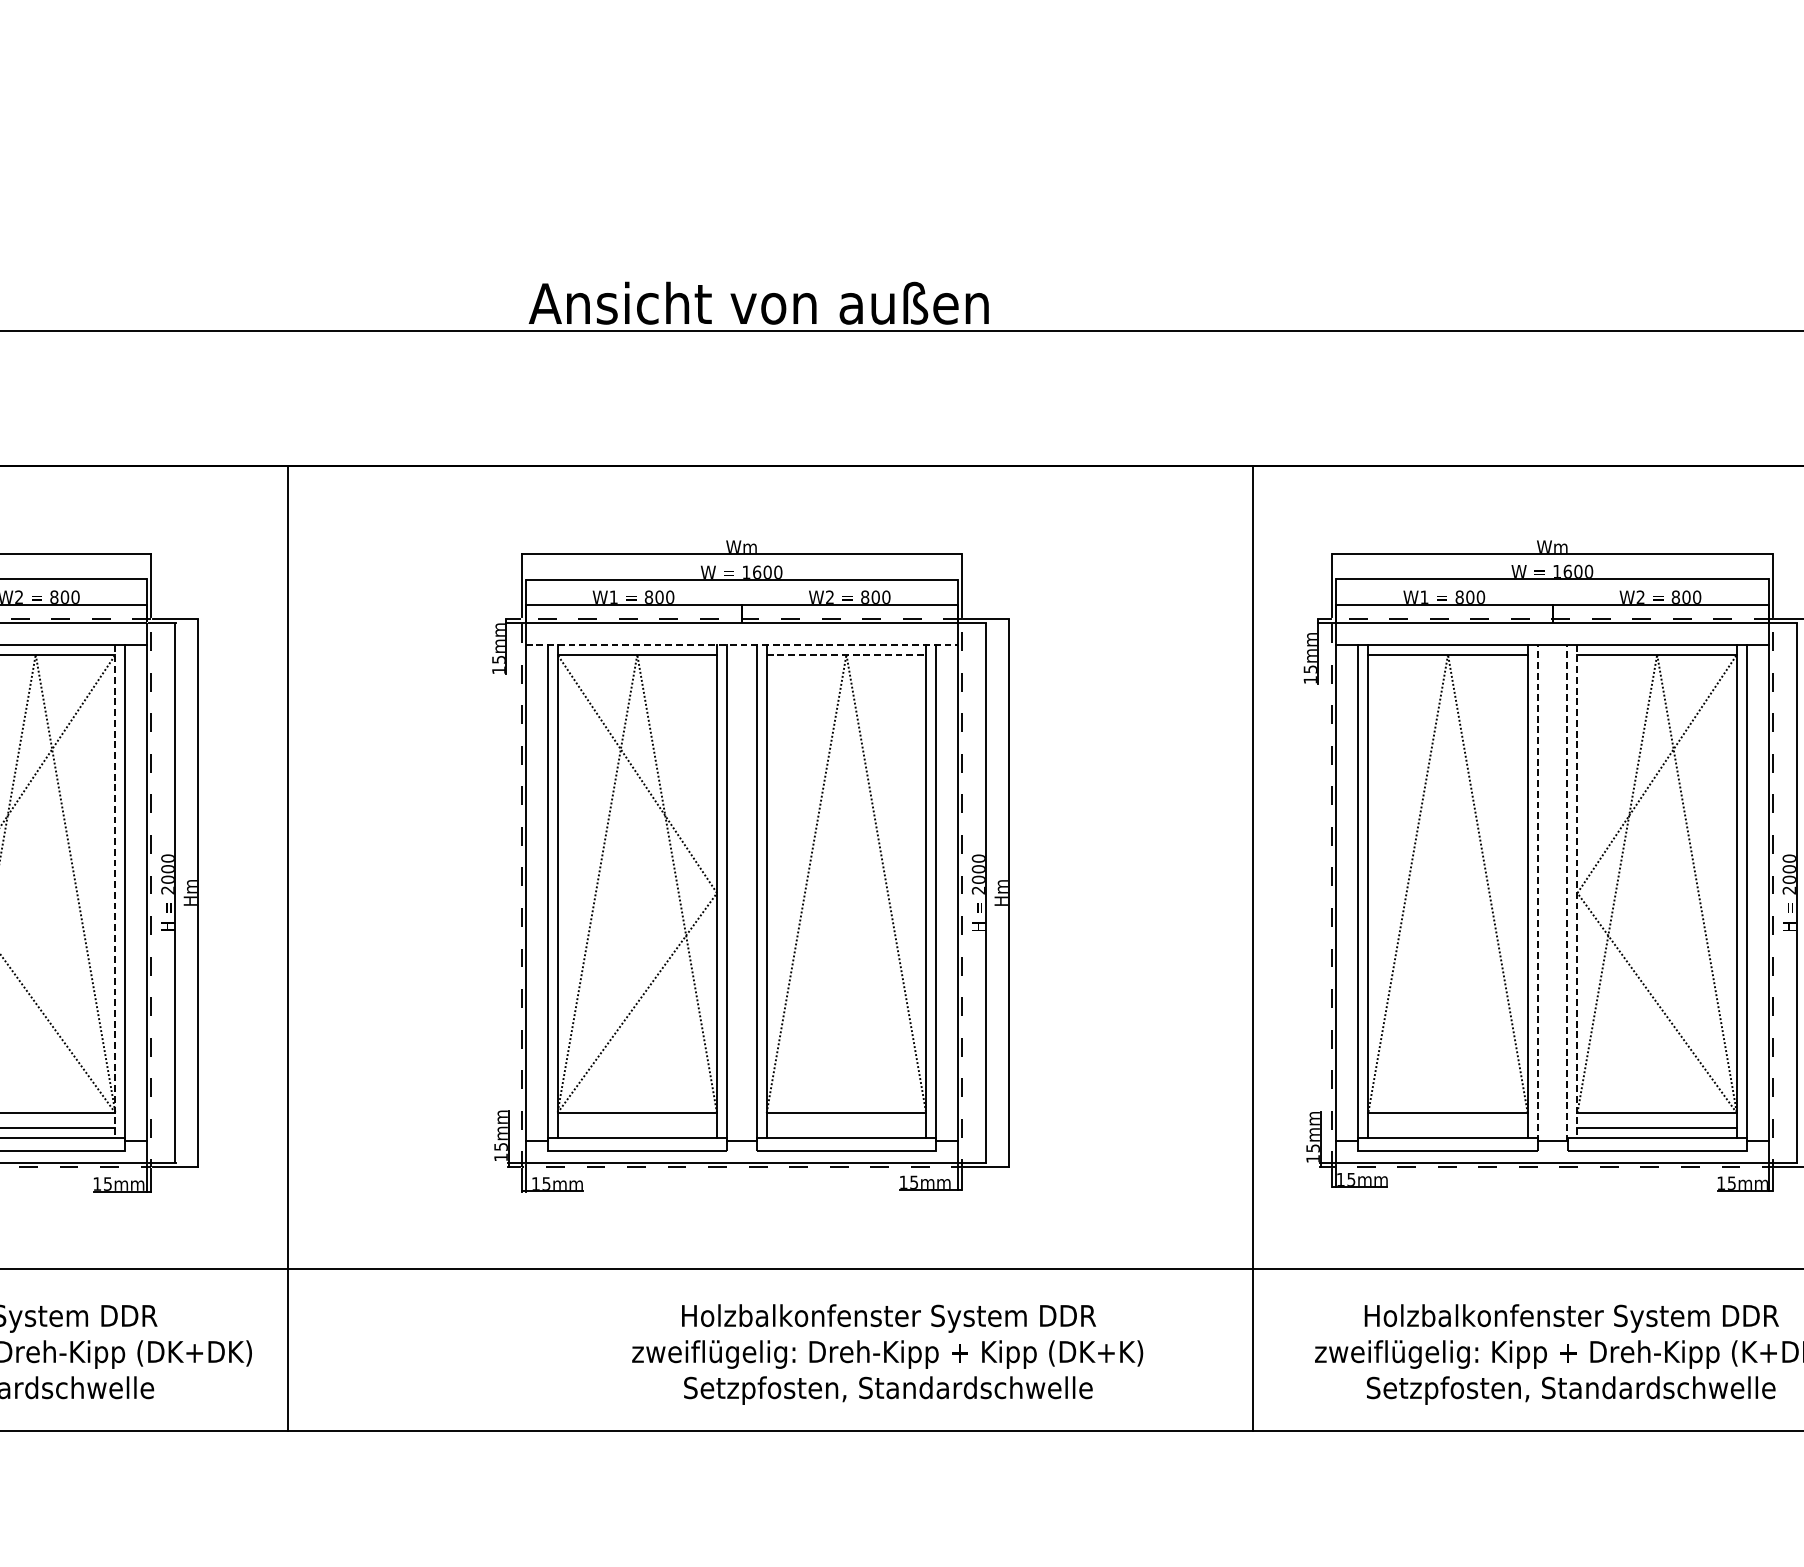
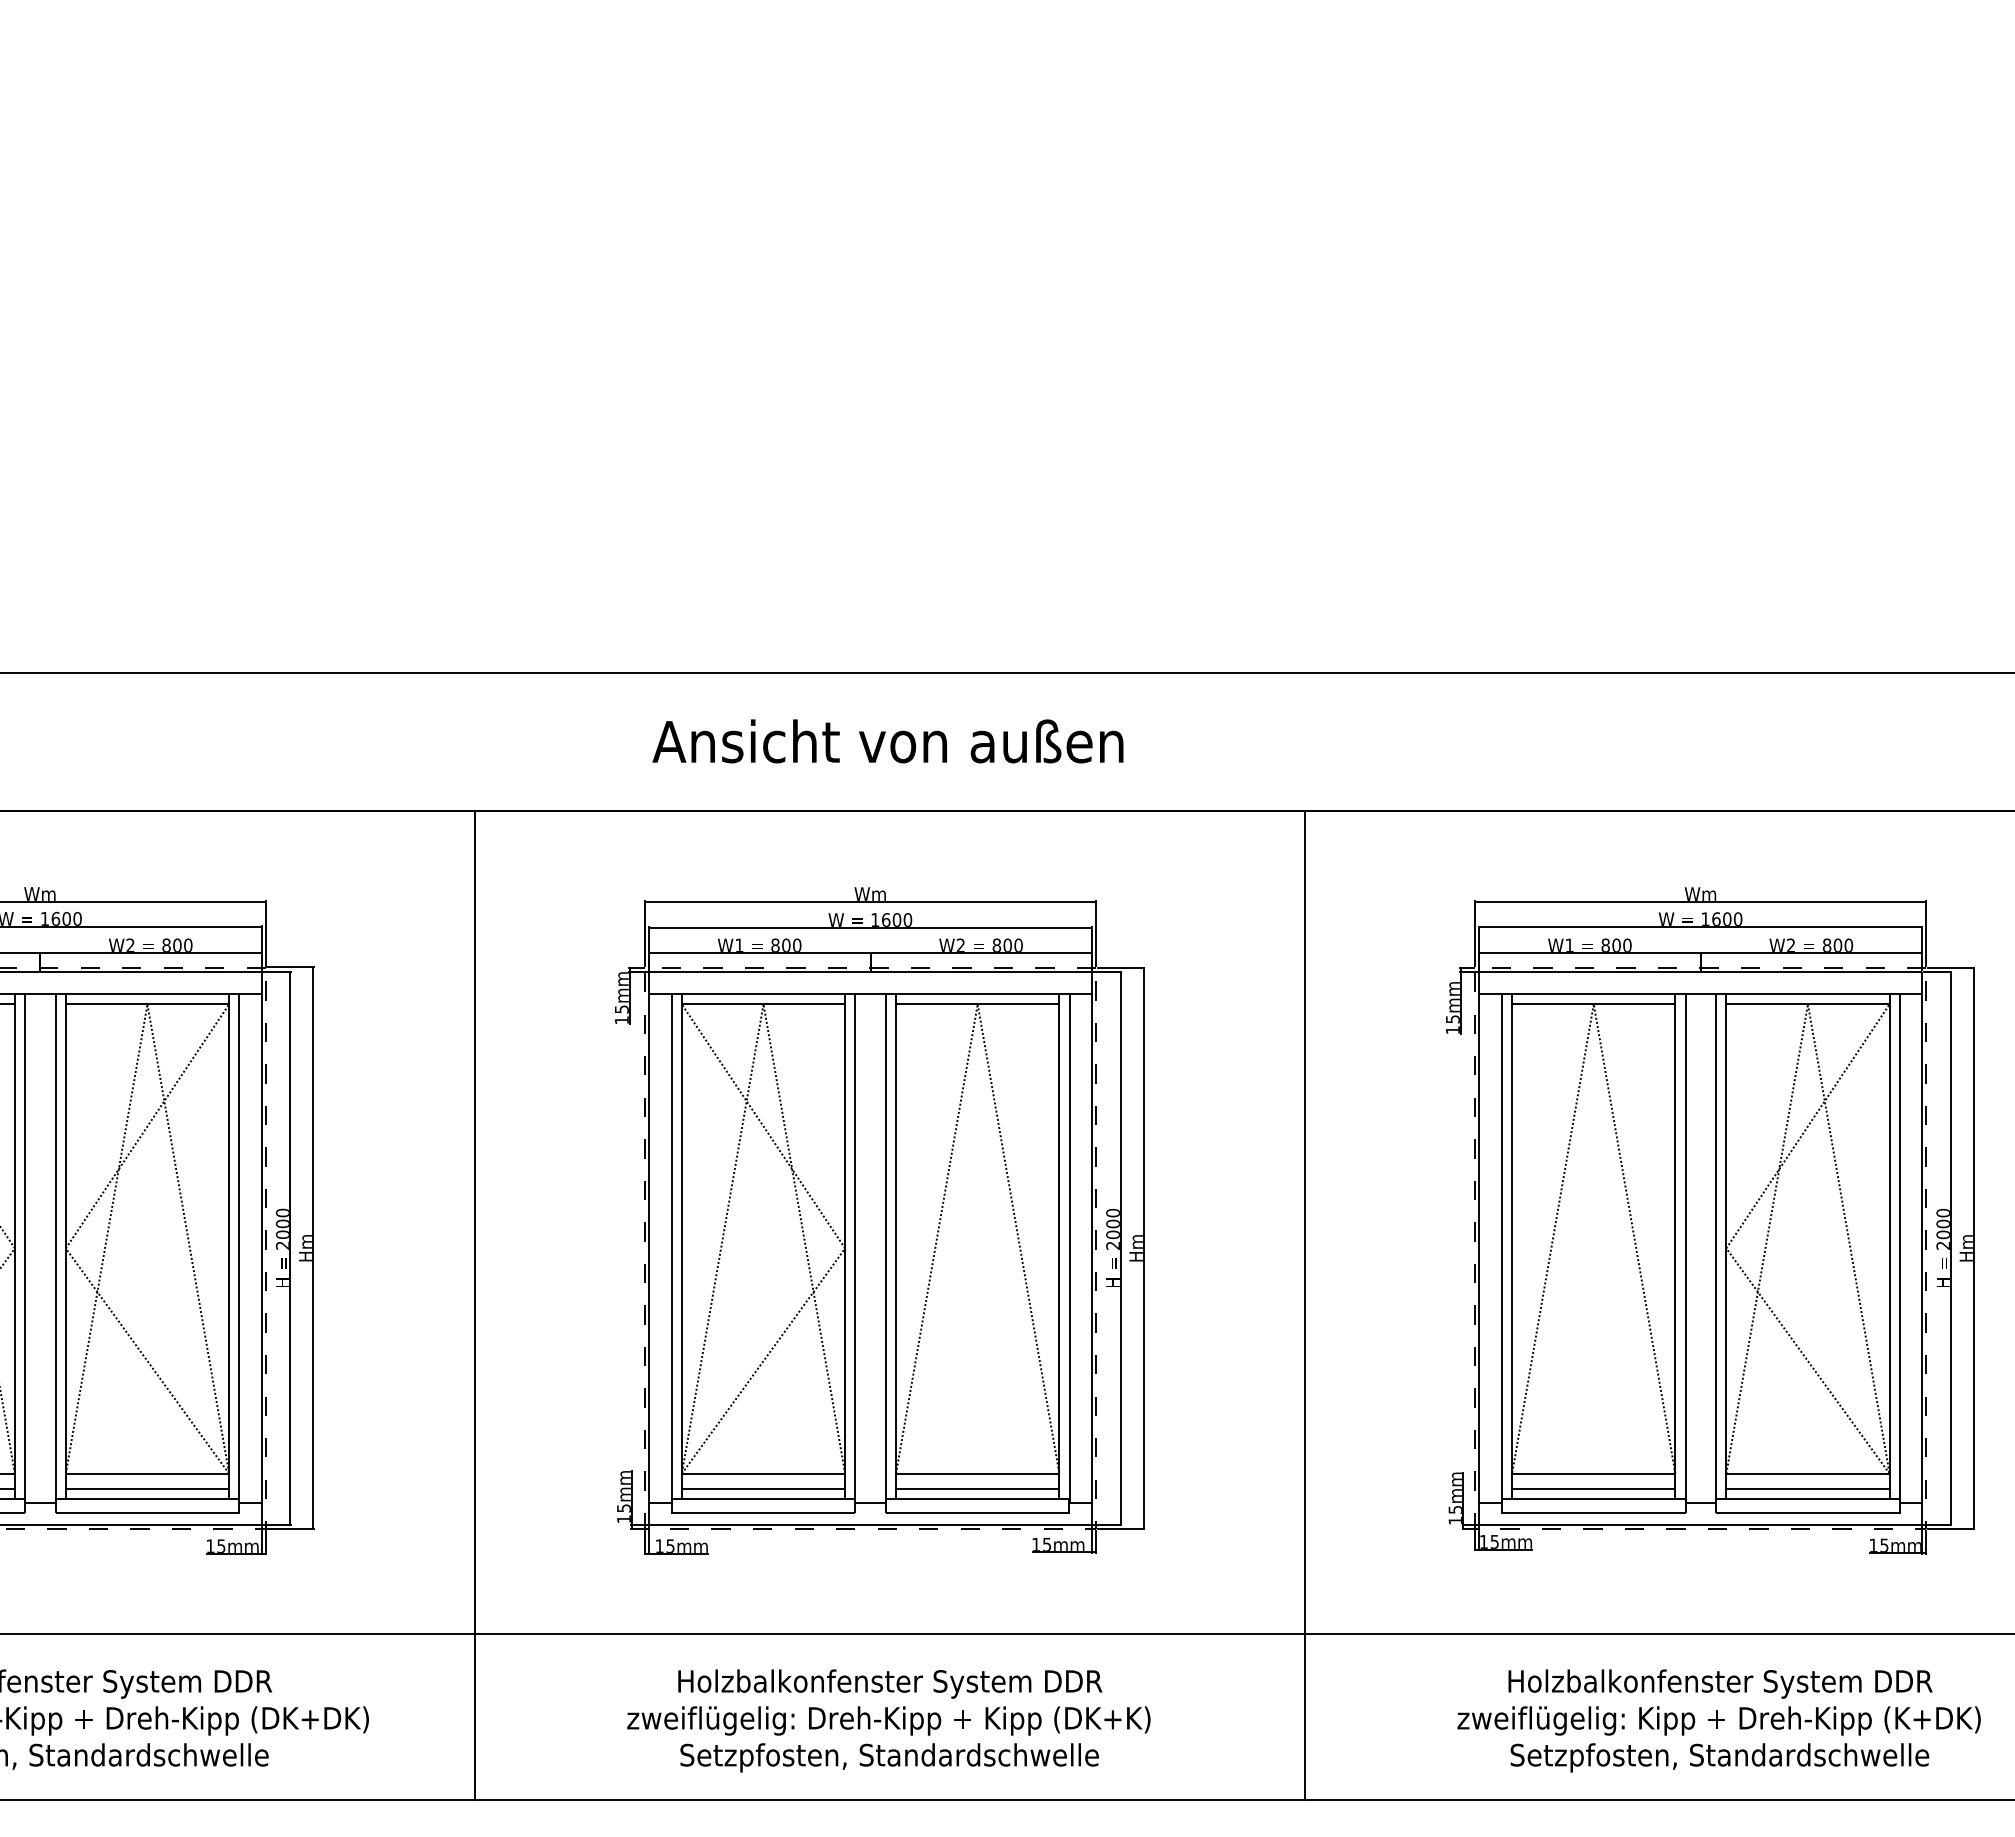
text: (758, 303) -> (887, 741), moved
line: (742, 645) -> (871, 994), dashed -> solid
line: (846, 654) -> (977, 1004), dashed -> solid
line: (115, 891) -> (229, 1246), dashed -> solid
line: (1577, 891) -> (1726, 1246), dashed -> solid
line: (1537, 892) -> (1685, 1247), dashed -> solid
line: (1567, 892) -> (1716, 1247), dashed -> solid
line: (287, 948) -> (474, 1305), moved
line: (1252, 948) -> (1304, 1305), moved
line: (637, 1128) -> (763, 1489), added
line: (846, 1128) -> (977, 1489), added
line: (1447, 1128) -> (1593, 1489), added
text: (887, 1354) -> (888, 1720), moved

